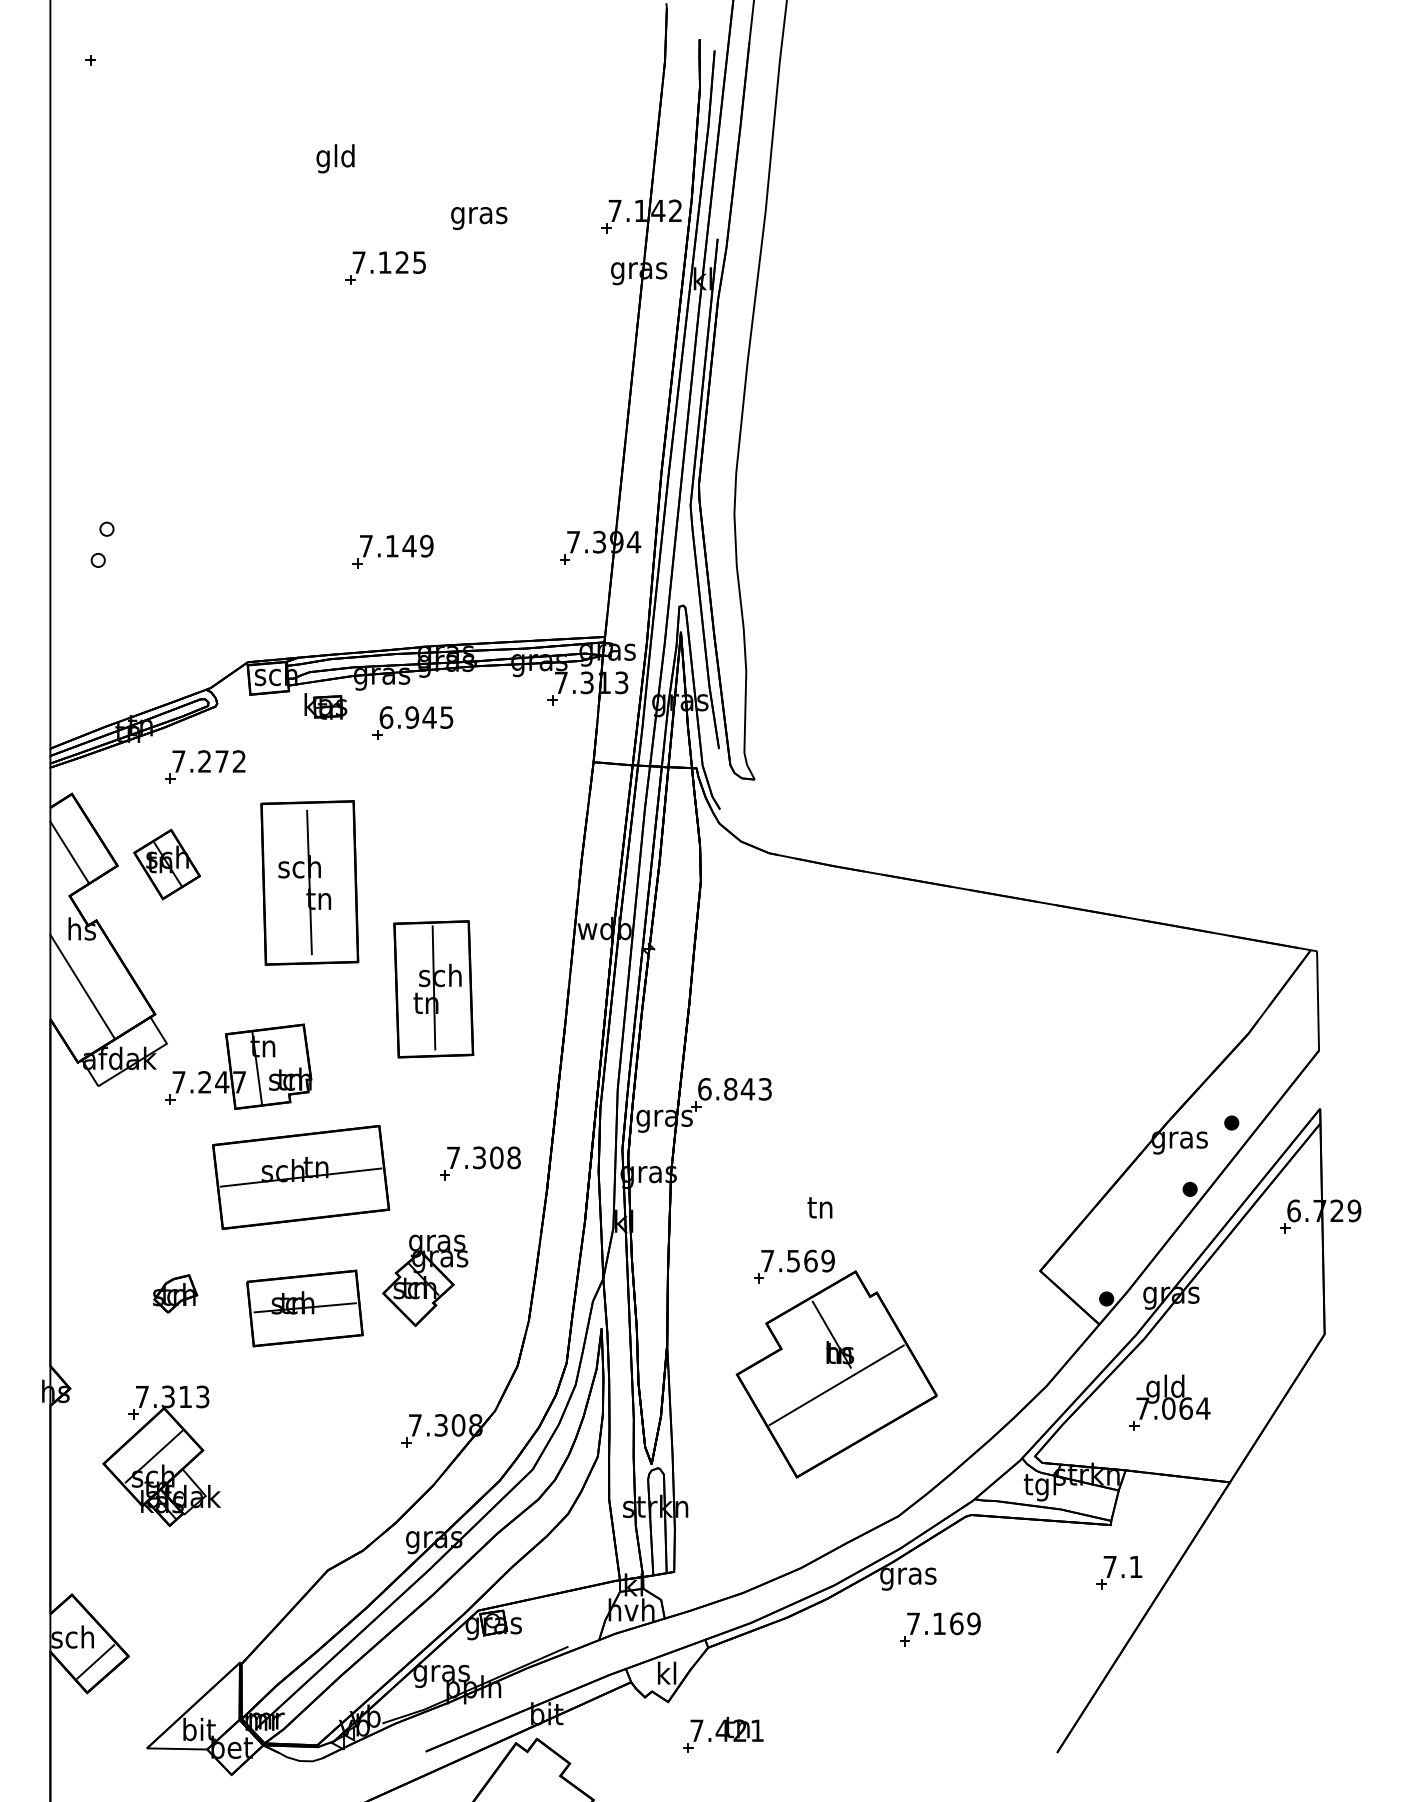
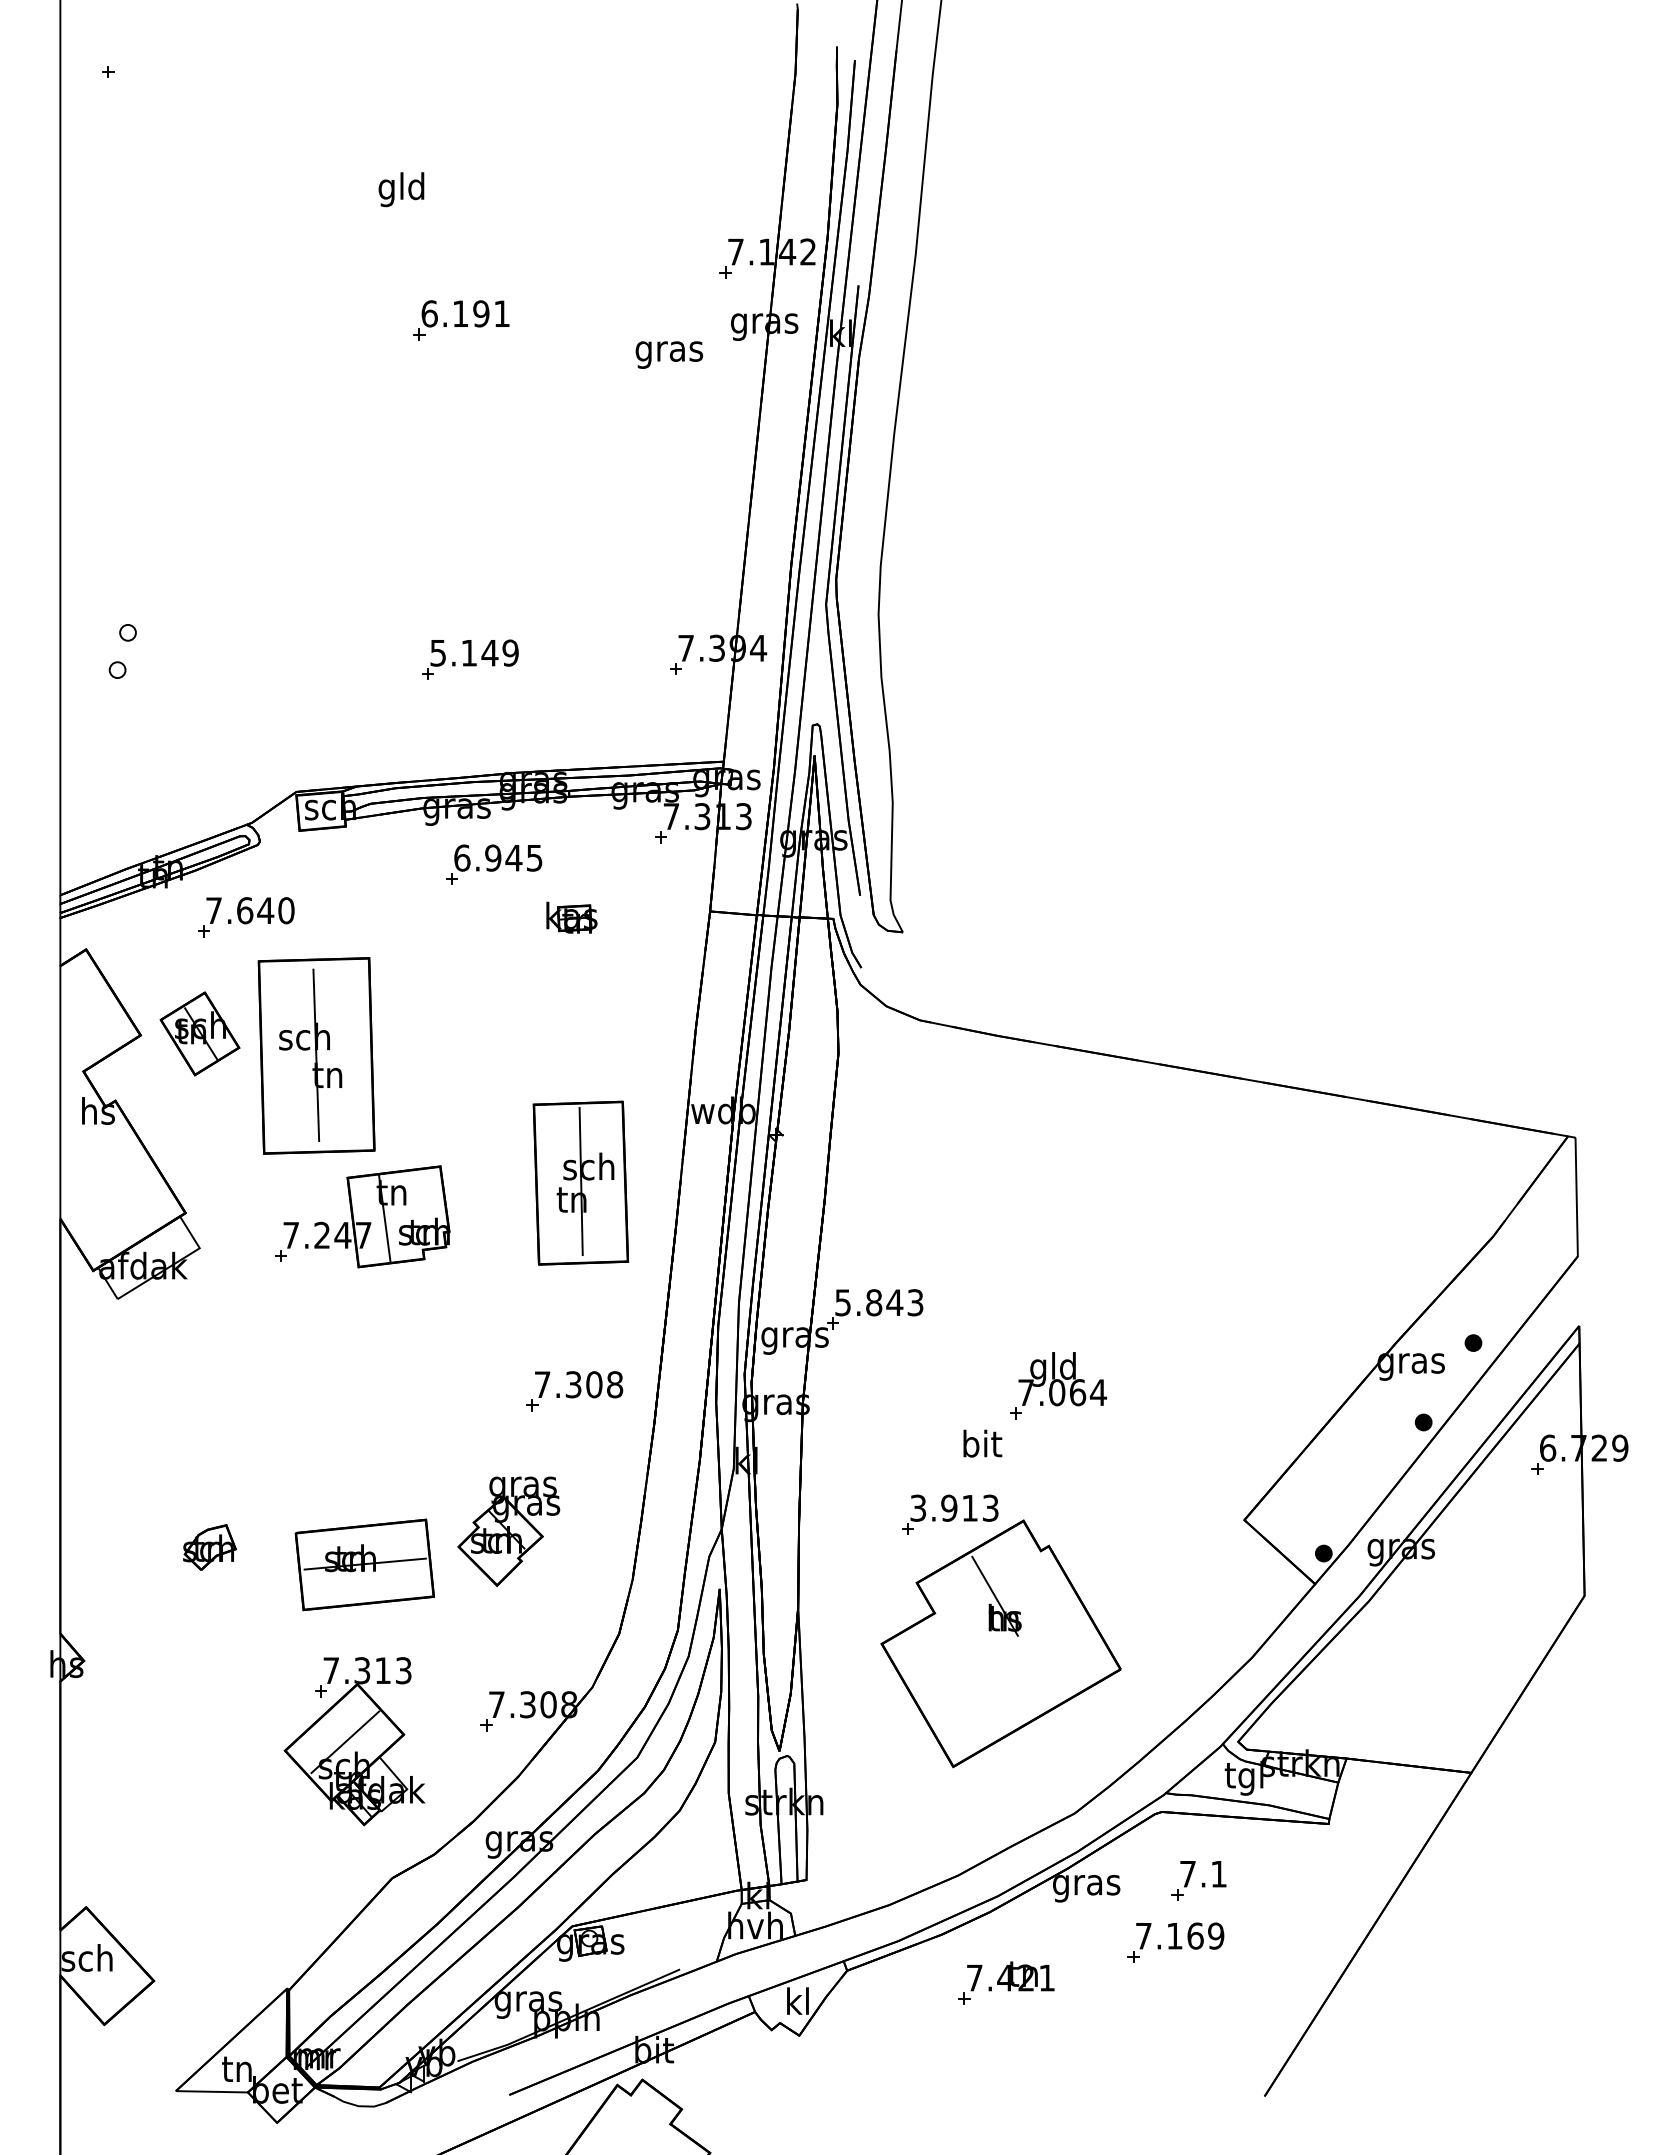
text: (479, 217) -> (669, 354), moved
text: (389, 262) -> (465, 313), 7.125 -> 6.191
text: (365, 546) -> (437, 653), 7.149 -> 5.149
part: (325, 706) -> (571, 917), moved
text: (221, 761) -> (265, 910), 7.272 -> 7.640
line: (69, 851) -> (83, 1018), removed
part: (309, 882) -> (316, 1055), moved
line: (82, 986) -> (98, 1179), removed
part: (433, 988) -> (580, 1182), moved
part: (238, 1066) -> (362, 1216), moved
text: (705, 1089) -> (843, 1302), 6.843 -> 5.843
part: (301, 1176) -> (360, 1407), removed
text: (821, 1206) -> (982, 1443), tn -> bit
text: (797, 1260) -> (954, 1507), 7.569 -> 3.913
line: (836, 1385) -> (1000, 1656), removed
part: (1169, 1402) -> (1058, 1385), moved
part: (161, 1456) -> (354, 1741), moved
part: (1118, 1572) -> (1198, 1880), moved
part: (940, 1629) -> (1175, 1942), moved
line: (95, 1661) -> (114, 1987), removed
text: (199, 1729) -> (238, 2068), bit -> tn
part: (723, 1734) -> (1006, 1982), moved

